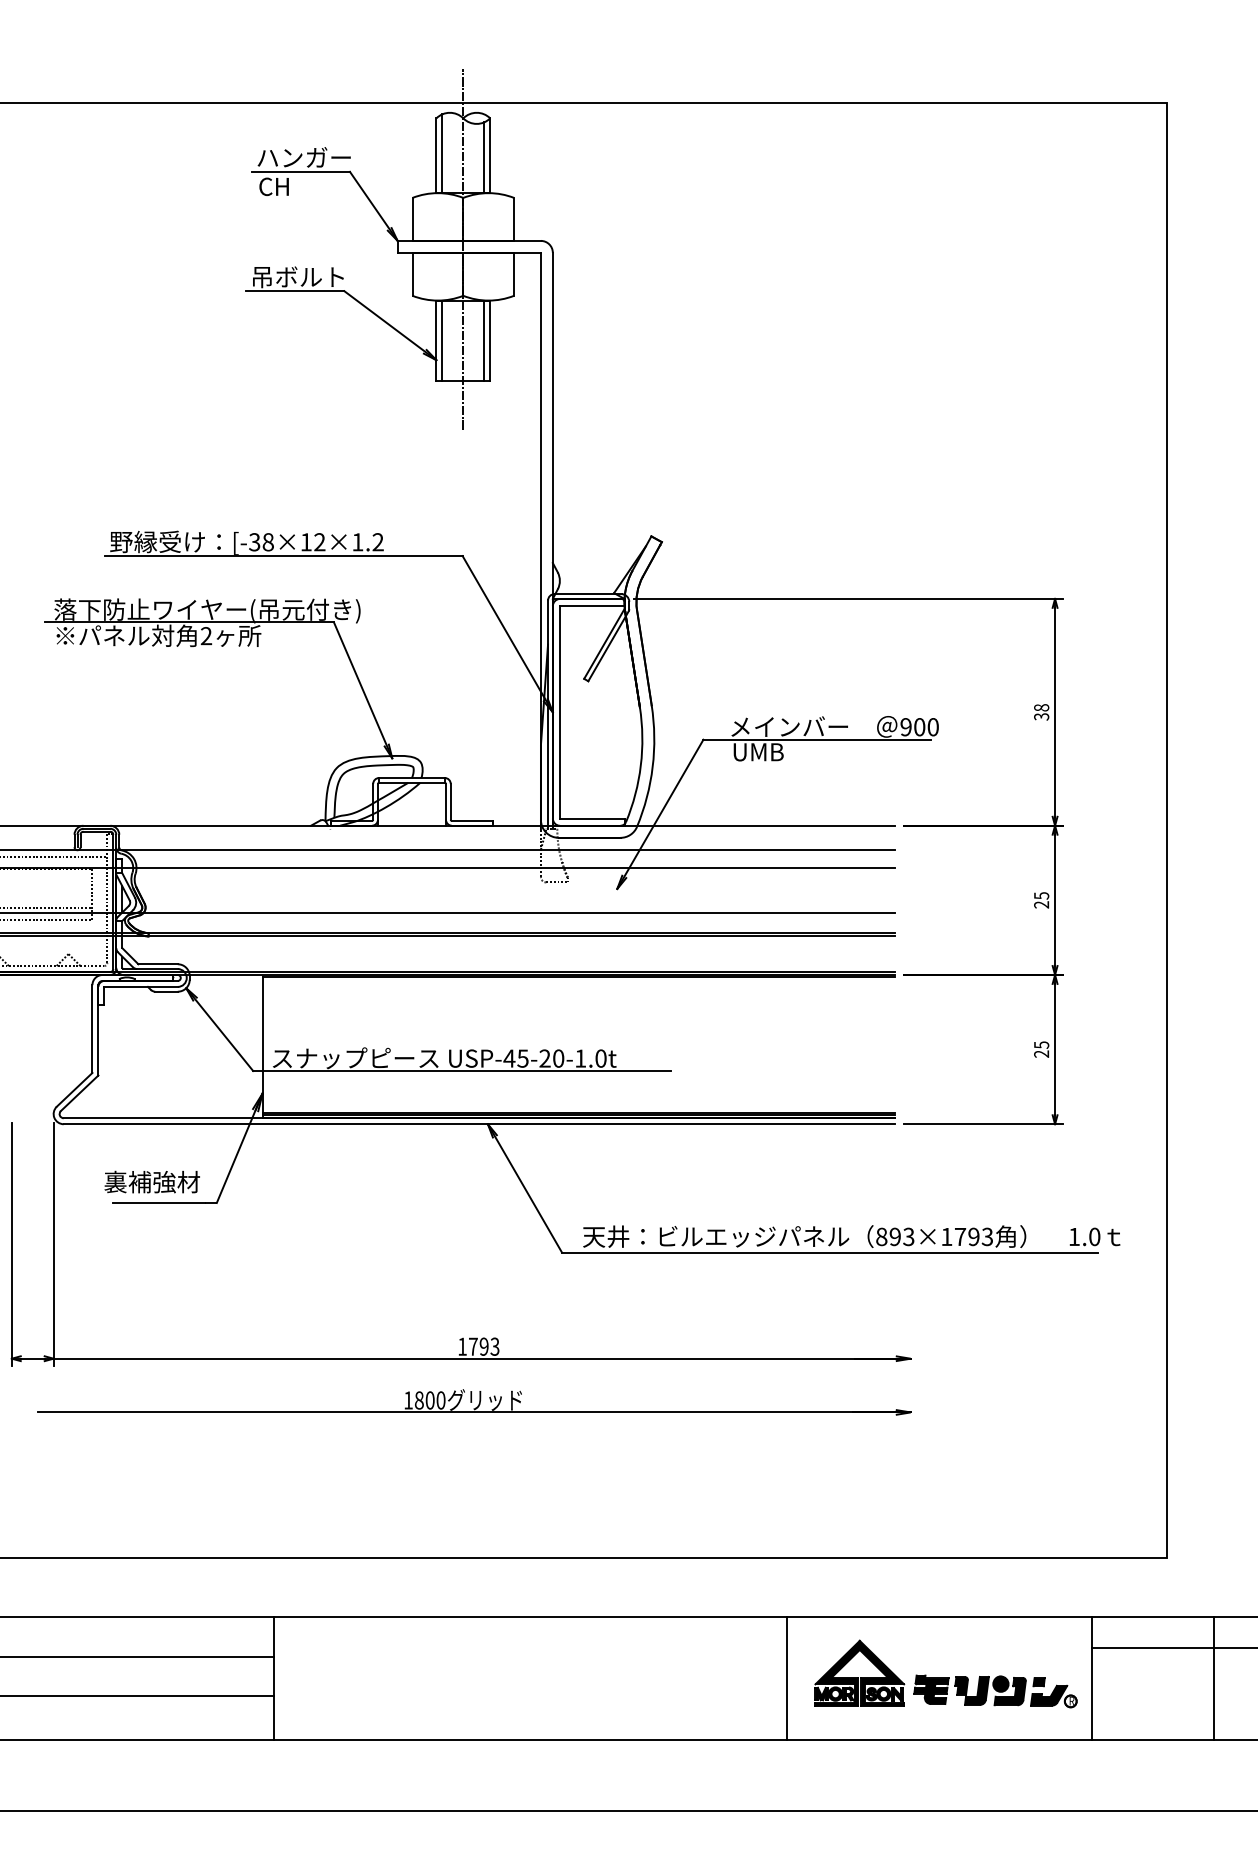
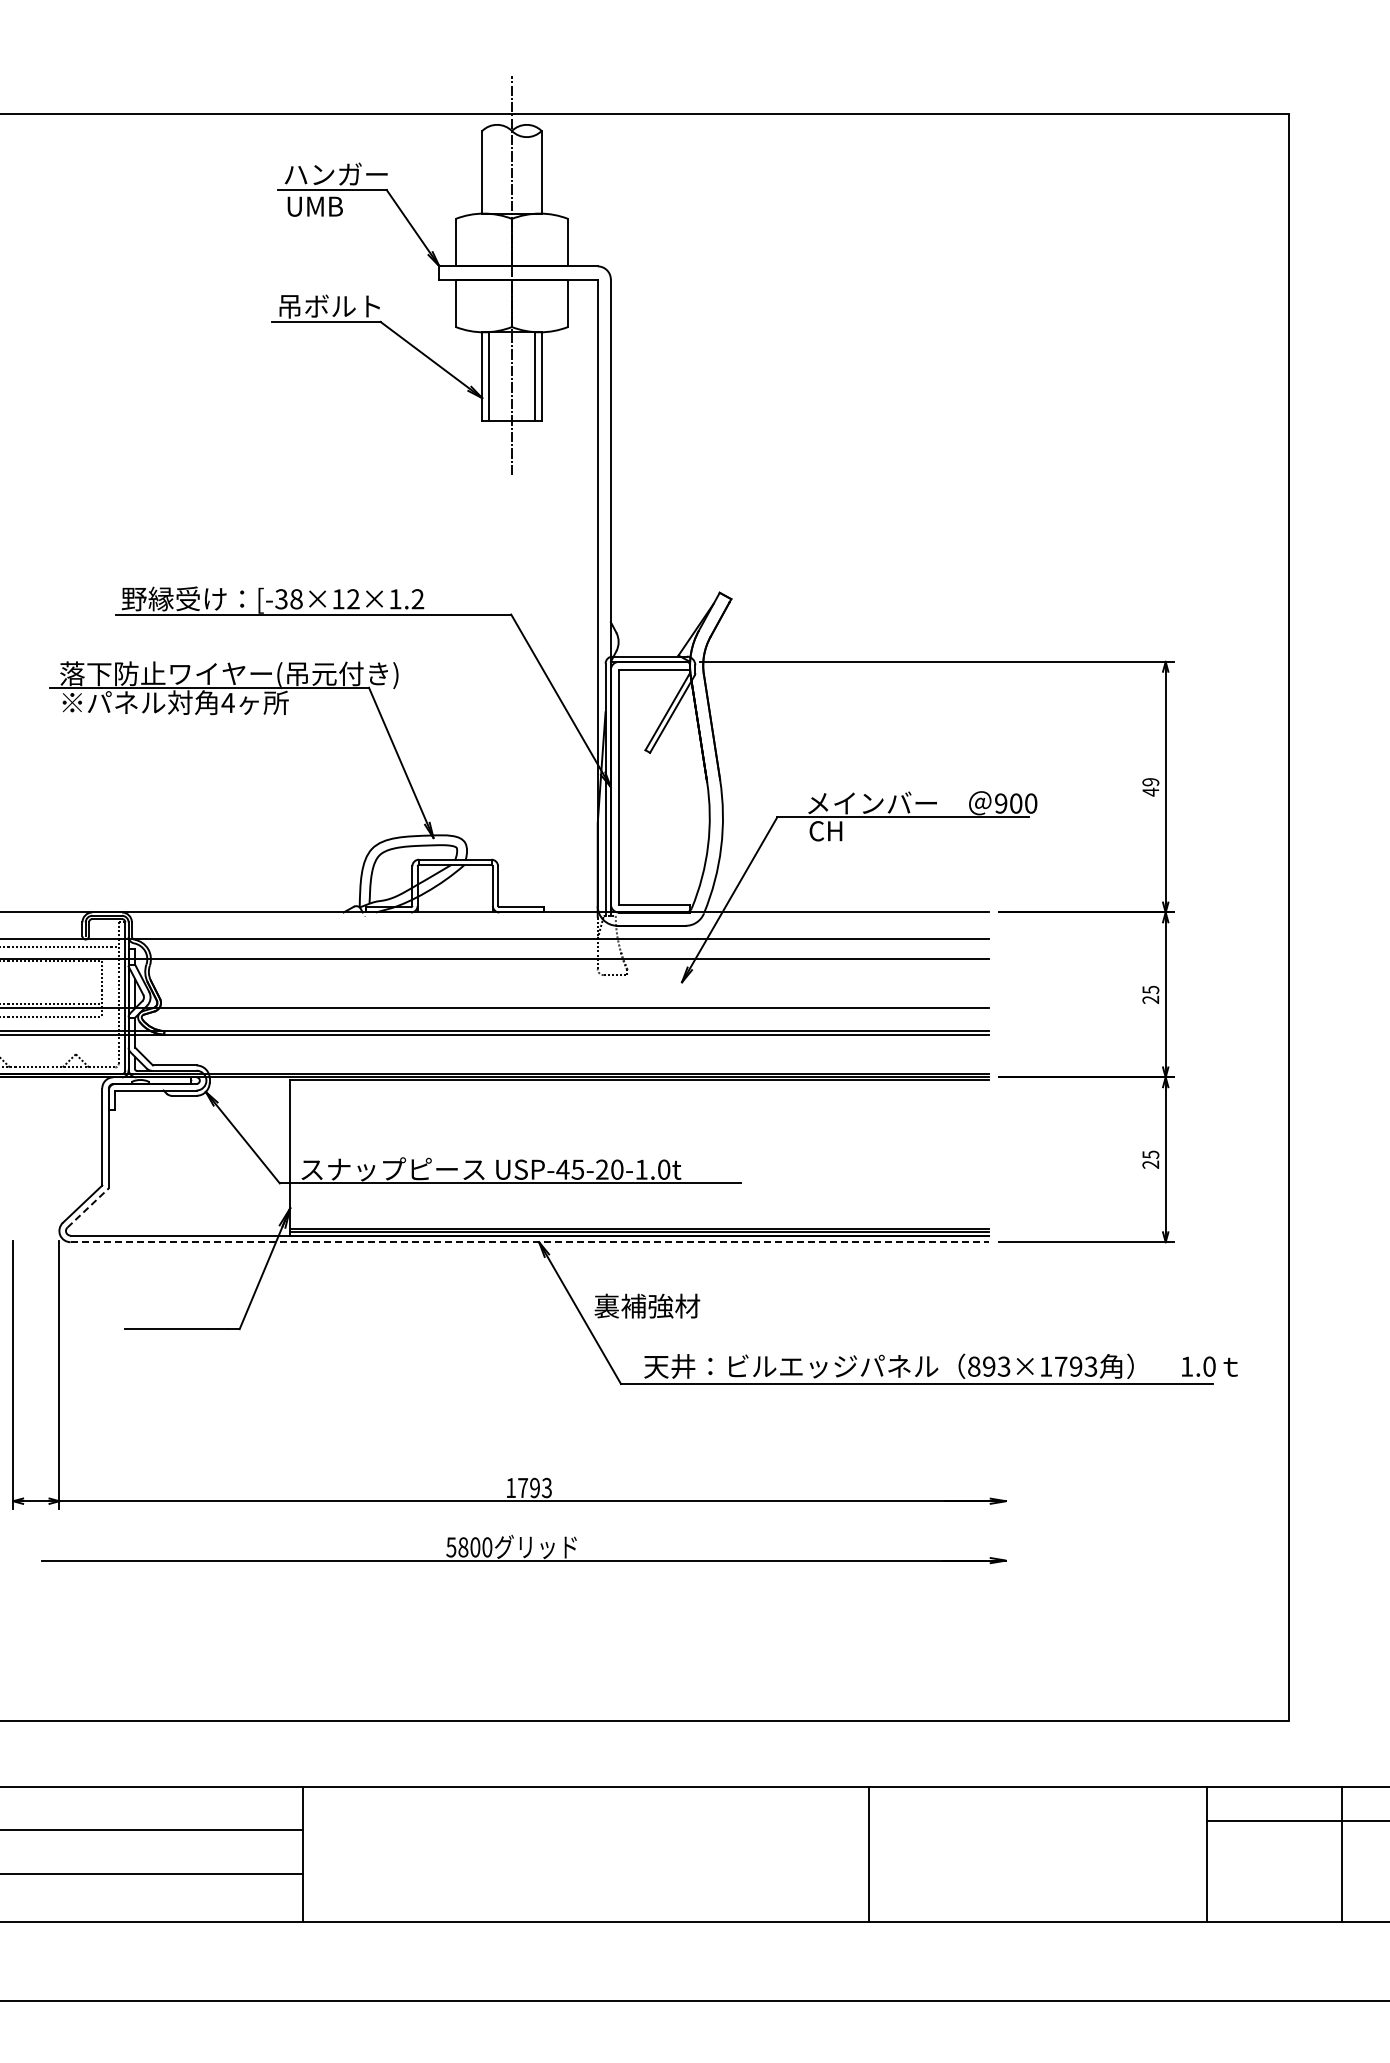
line: (442, 153) -> (488, 169), removed
line: (484, 157) -> (535, 174), removed
text: (284, 186) -> (314, 206), CH -> UMB
text: (205, 635) -> (227, 702), 2 -> 4
text: (1041, 712) -> (1150, 787), 38 -> 49
text: (757, 752) -> (837, 831), UMB -> CH
line: (79, 1093) -> (88, 1208), solid -> dashed
line: (480, 1124) -> (530, 1242), solid -> dashed
text: (152, 1181) -> (647, 1305), moved
text: (408, 1400) -> (451, 1547), 1800 -> 5800
part: (946, 1673) -> (1045, 1849), removed

